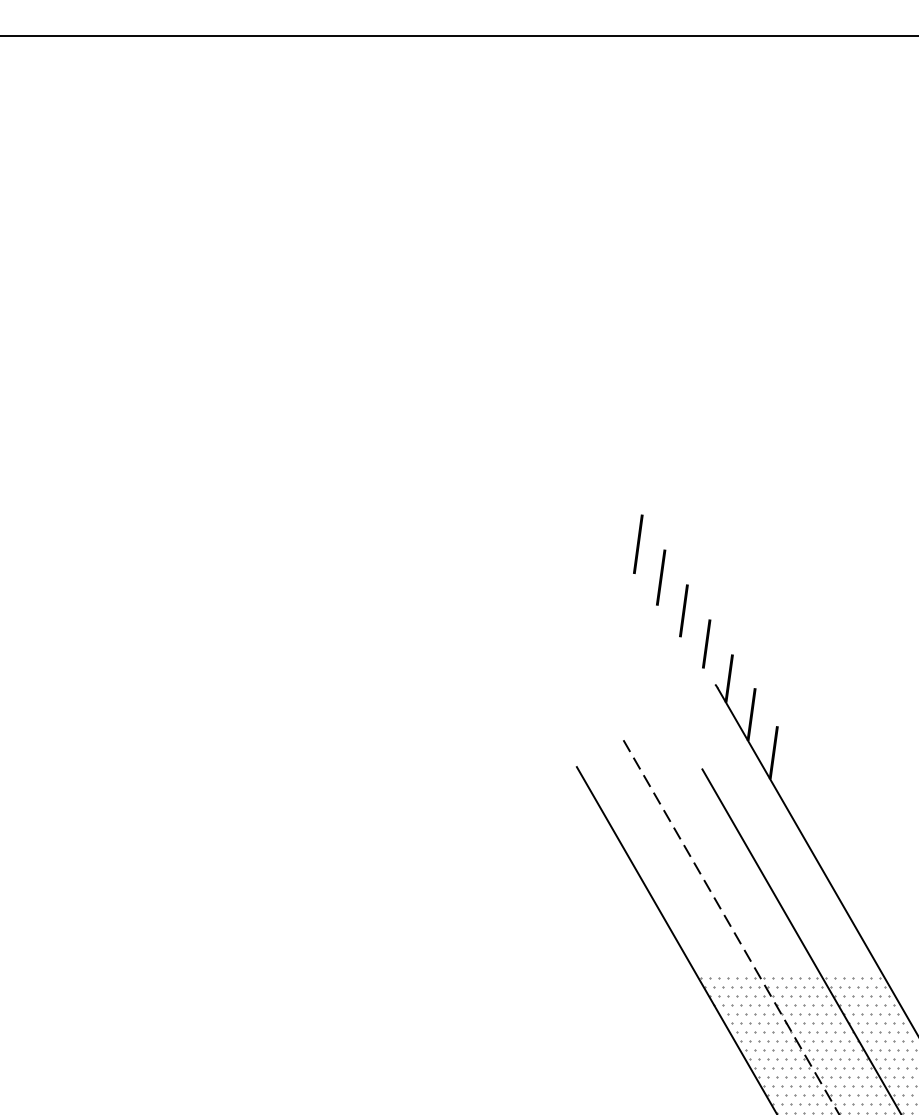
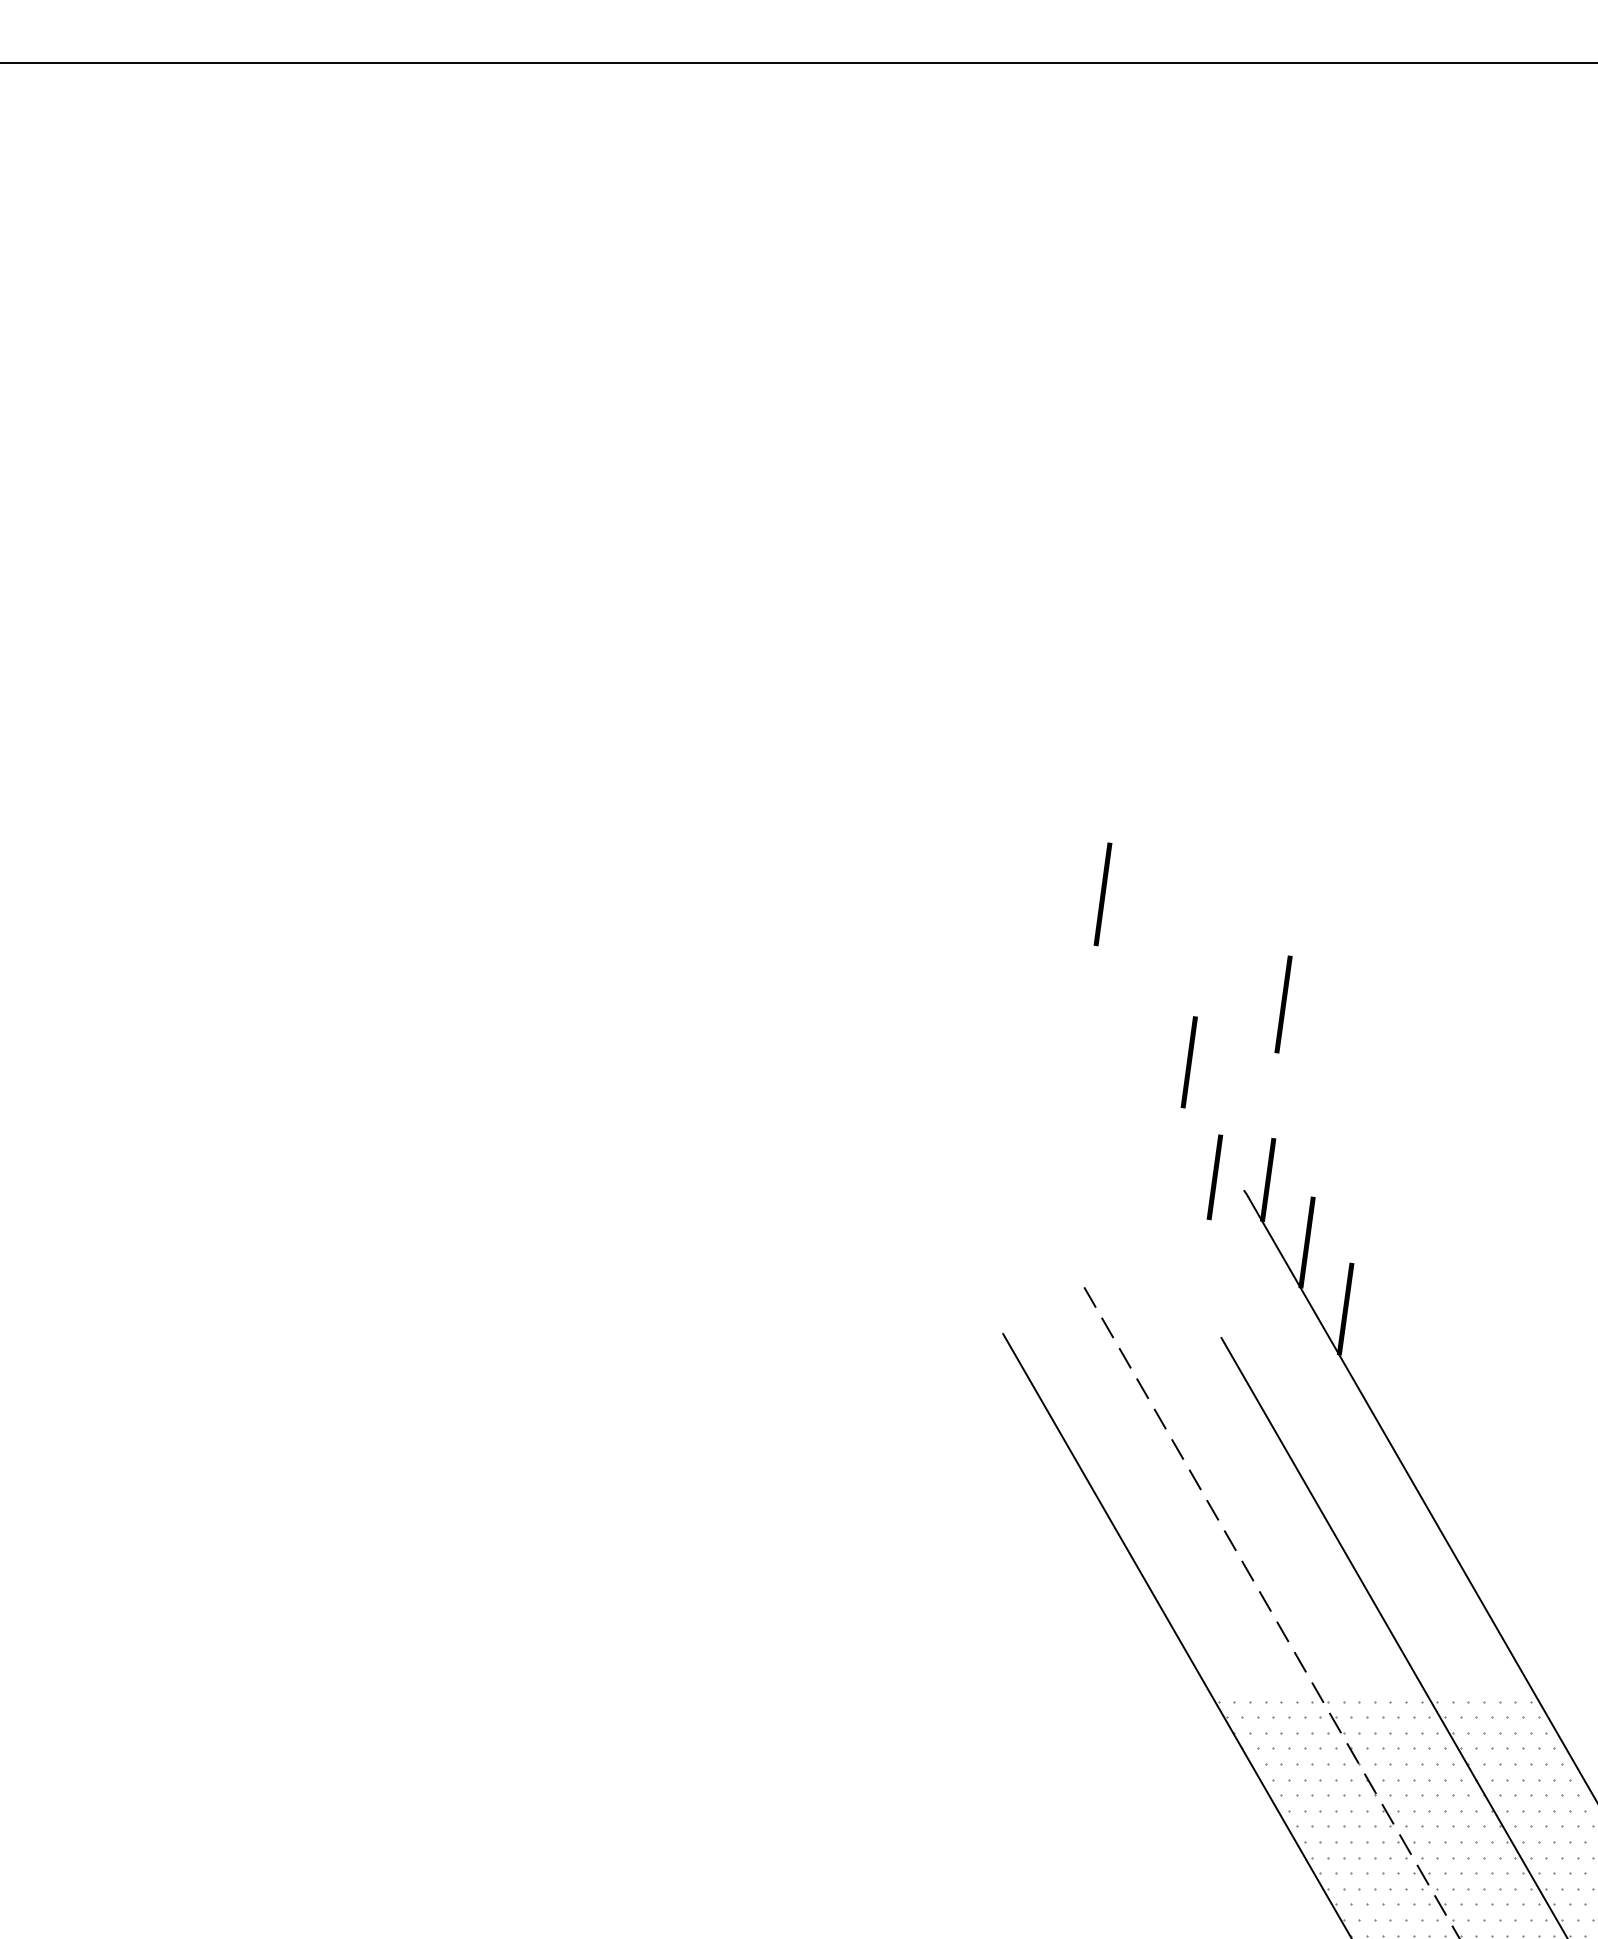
line: (638, 543) -> (1103, 892), moved
line: (661, 577) -> (1284, 1004), moved
line: (706, 643) -> (1214, 1176), moved

